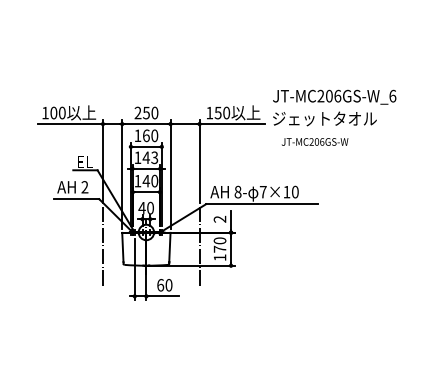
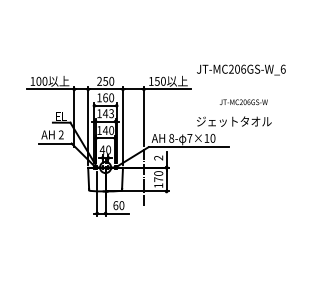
text: (324, 118) -> (233, 121), moved
text: (314, 141) -> (243, 101), moved
line: (102, 246) -> (73, 177), removed

